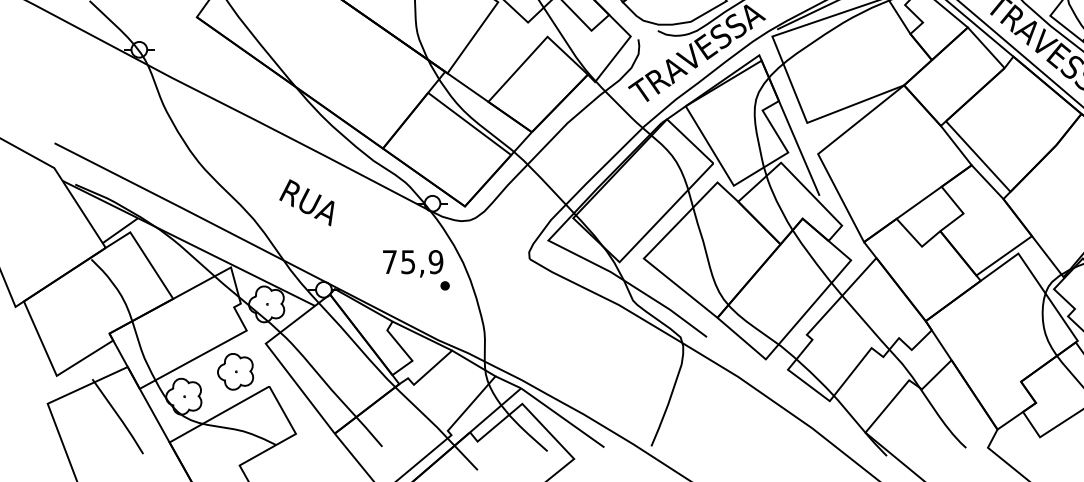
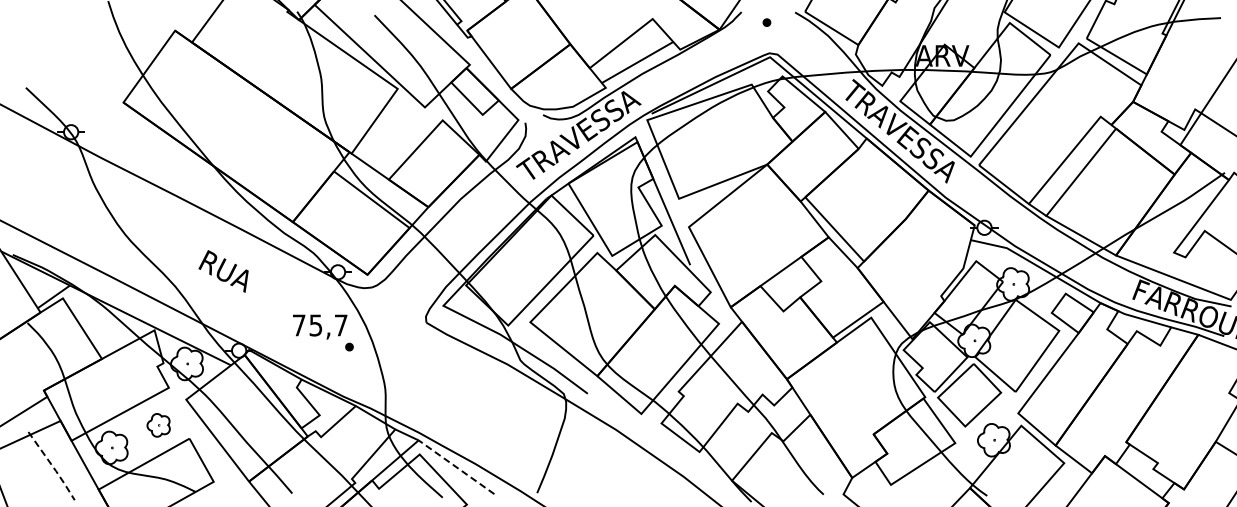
text: (435, 262) -> (340, 325), 75,9 -> 75,7
part: (235, 372) -> (158, 425), size x0.7
line: (562, 417) -> (456, 466), solid -> dashed
line: (119, 418) -> (53, 467), solid -> dashed

